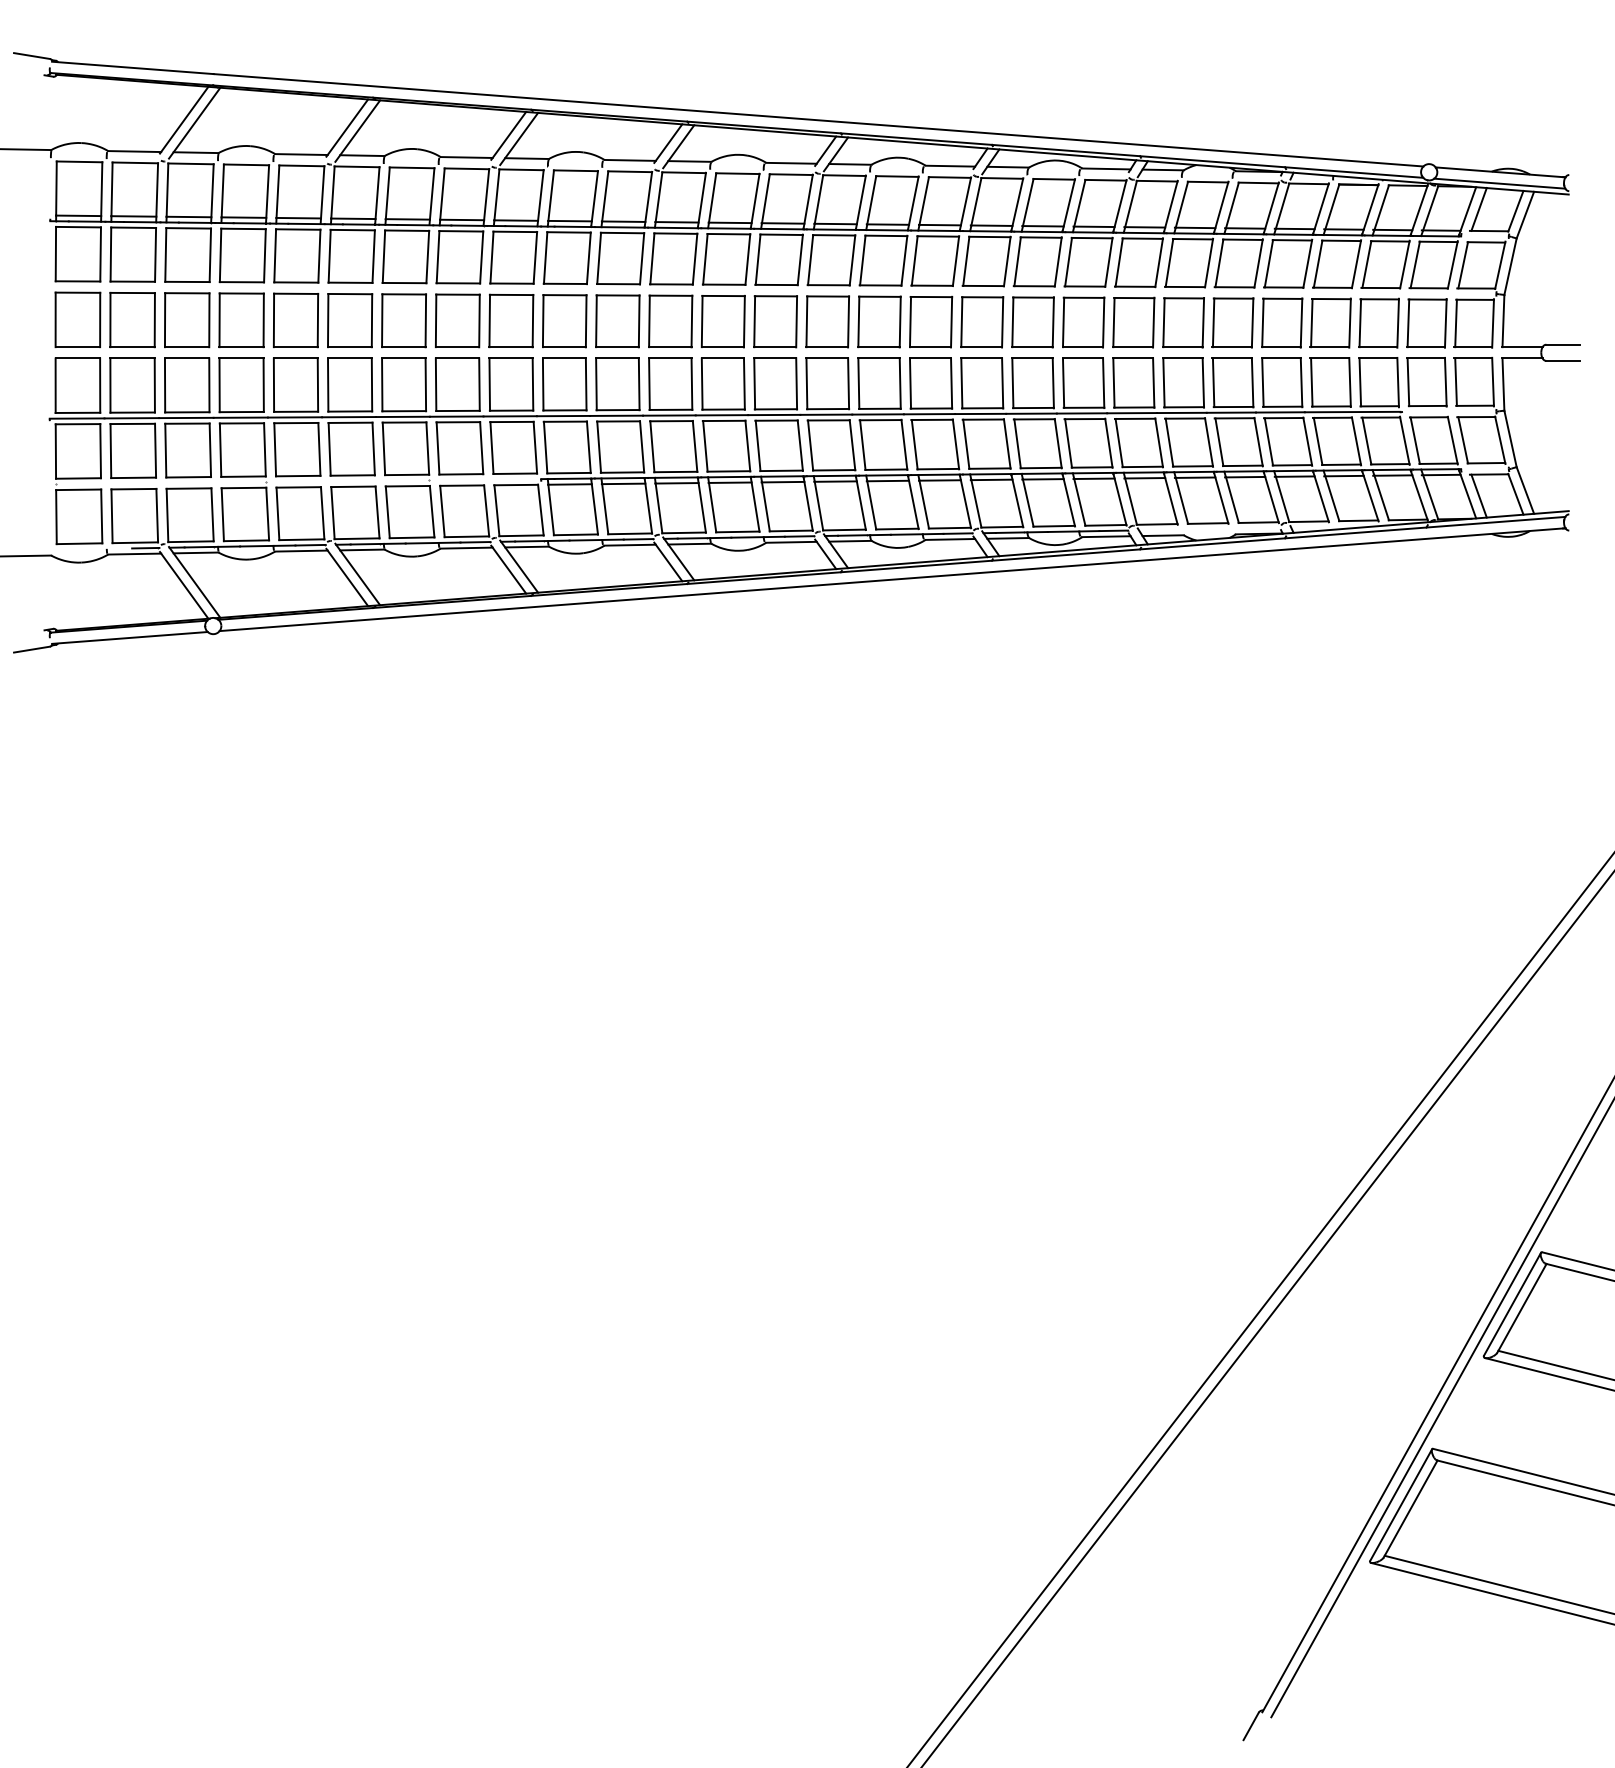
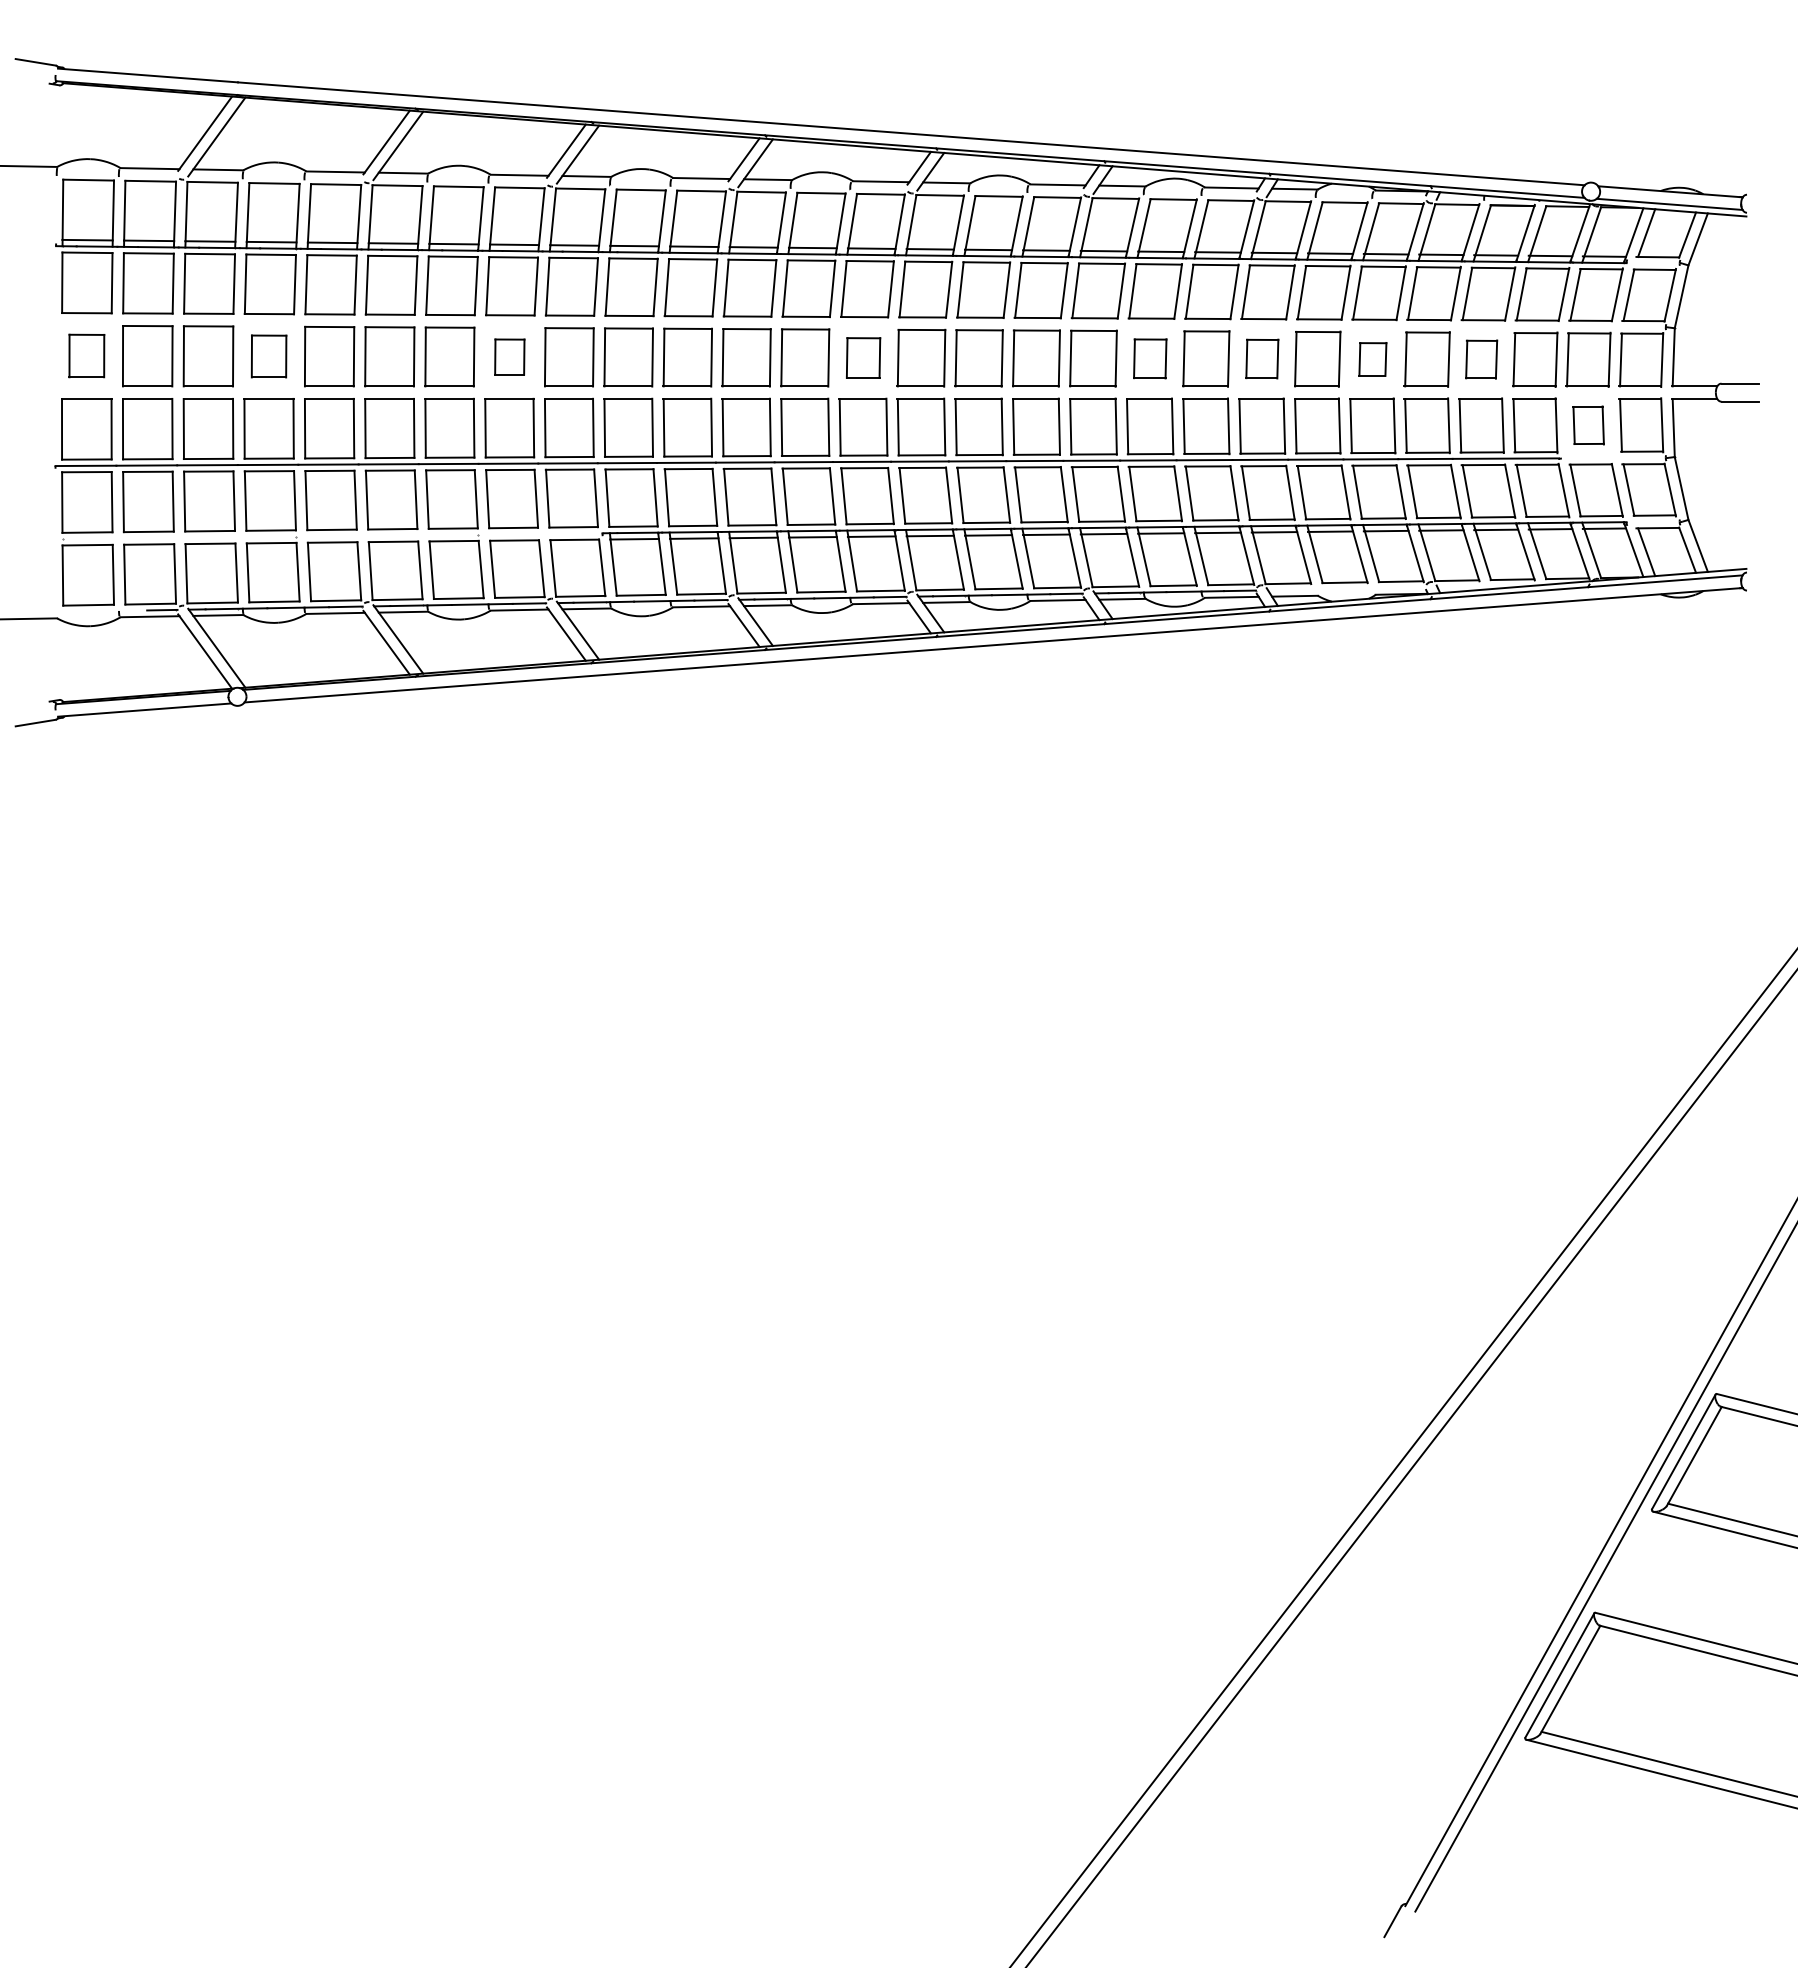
part: (77, 319) -> (86, 355), size x0.7
part: (241, 320) -> (268, 356), size x0.7
part: (457, 320) -> (509, 356), size x0.6
part: (775, 321) -> (863, 357), size x0.7
part: (1033, 322) -> (1150, 358), size x0.7
part: (1134, 322) -> (1262, 358), size x0.7
part: (1232, 323) -> (1372, 359), size x0.6
part: (1330, 323) -> (1481, 359), size x0.7
part: (1426, 382) -> (1588, 425), size x0.7

